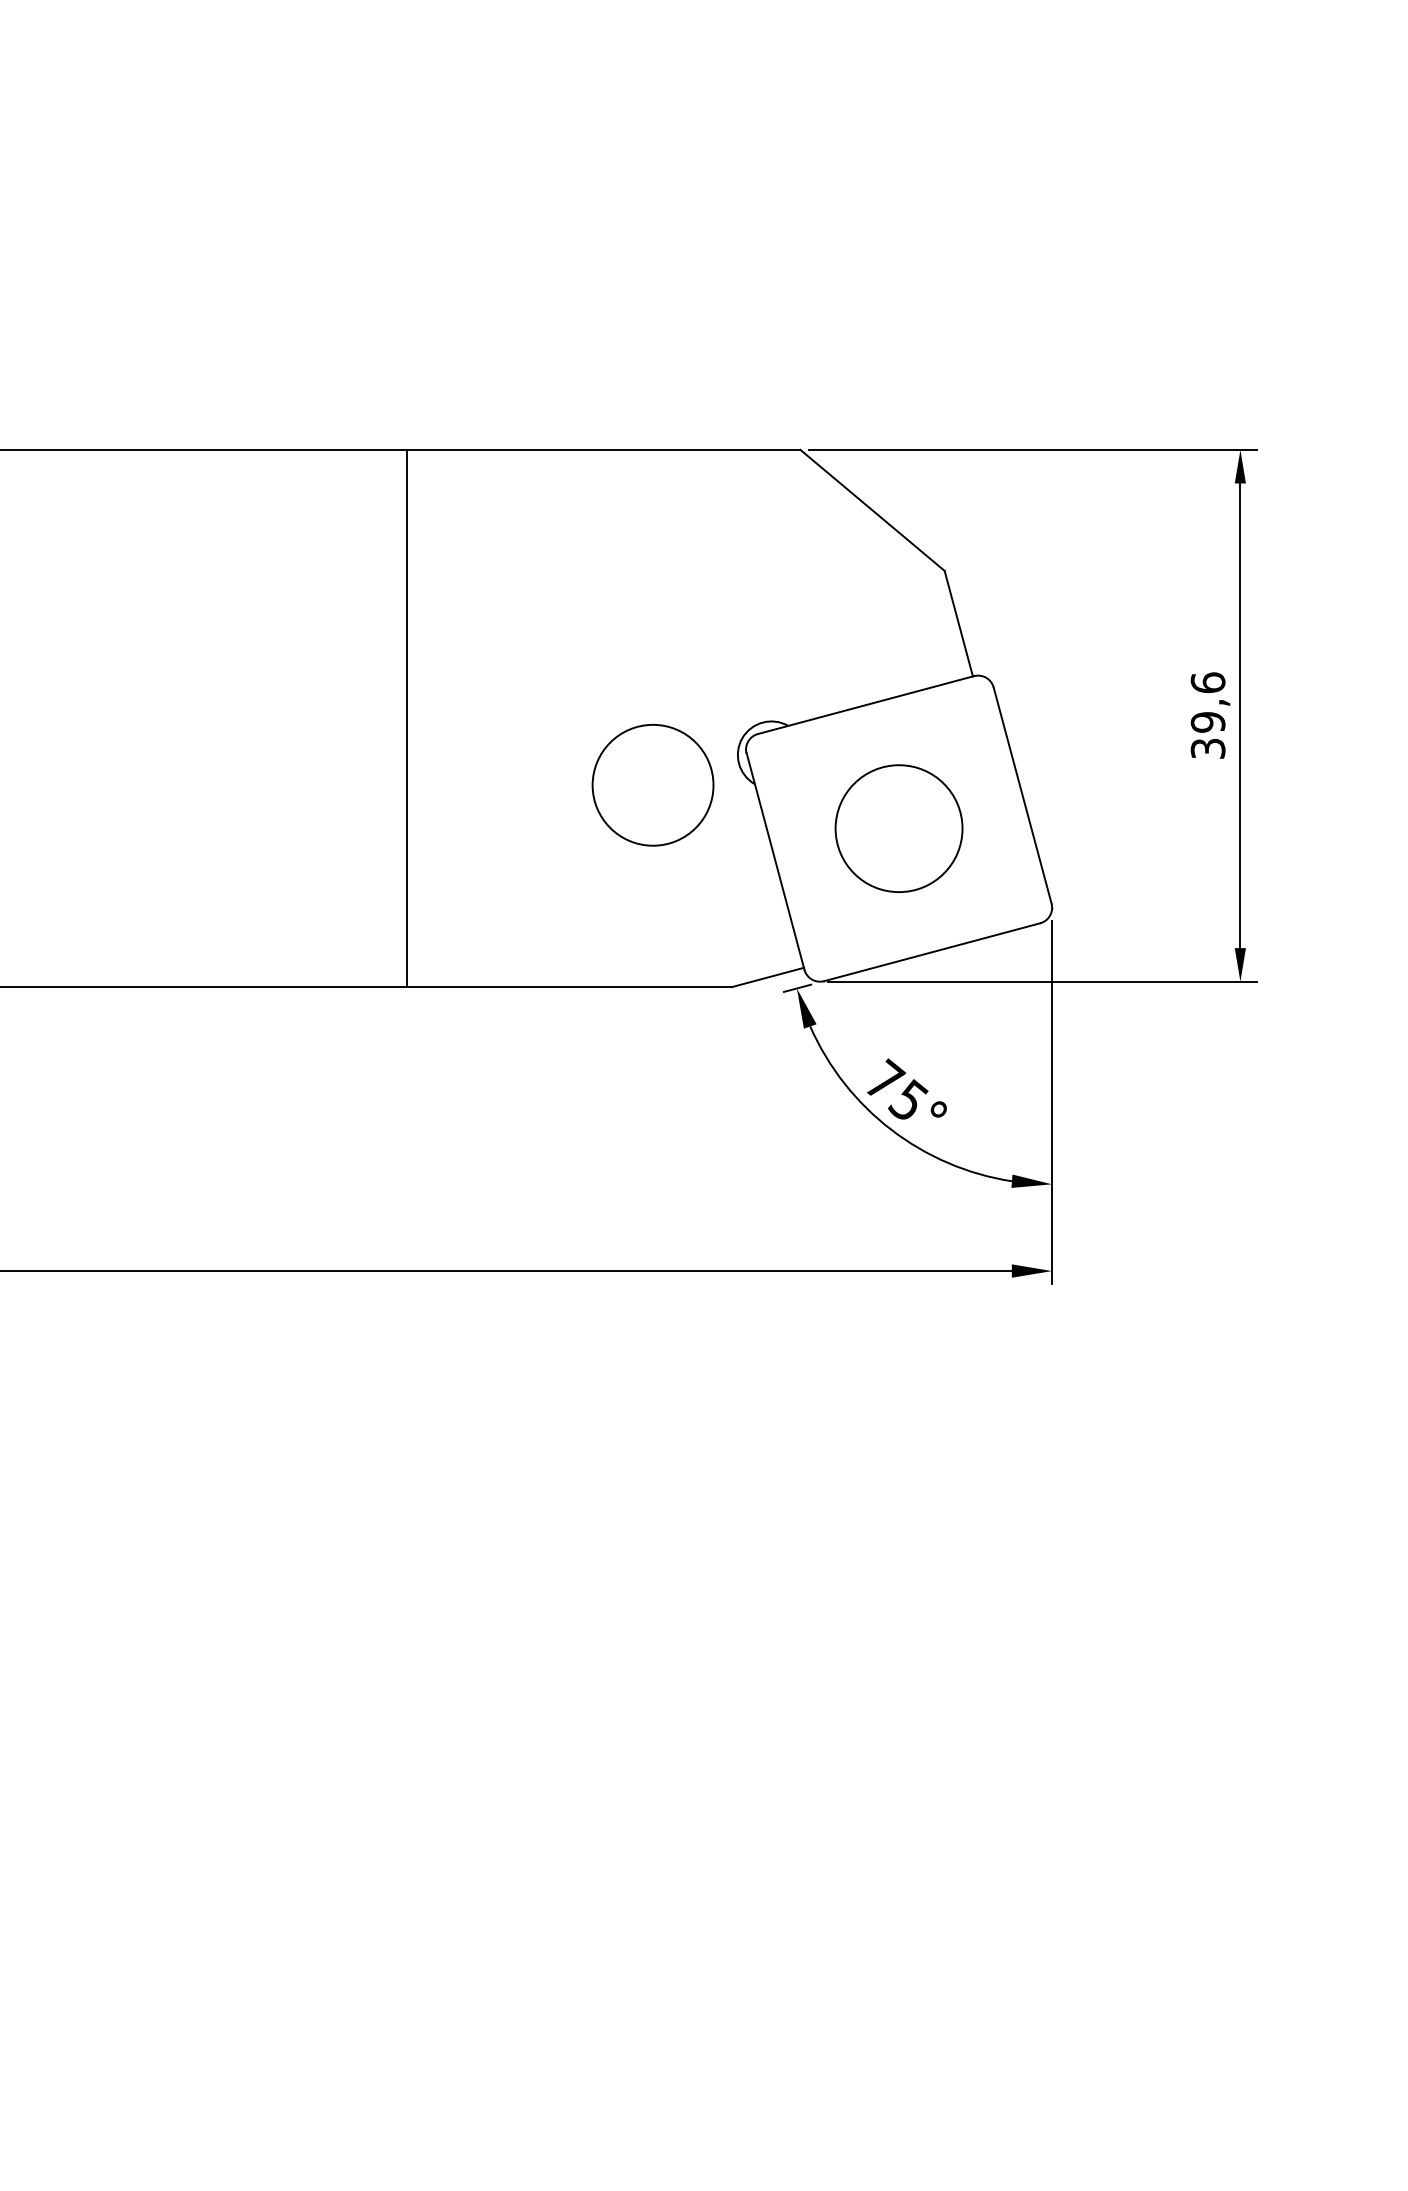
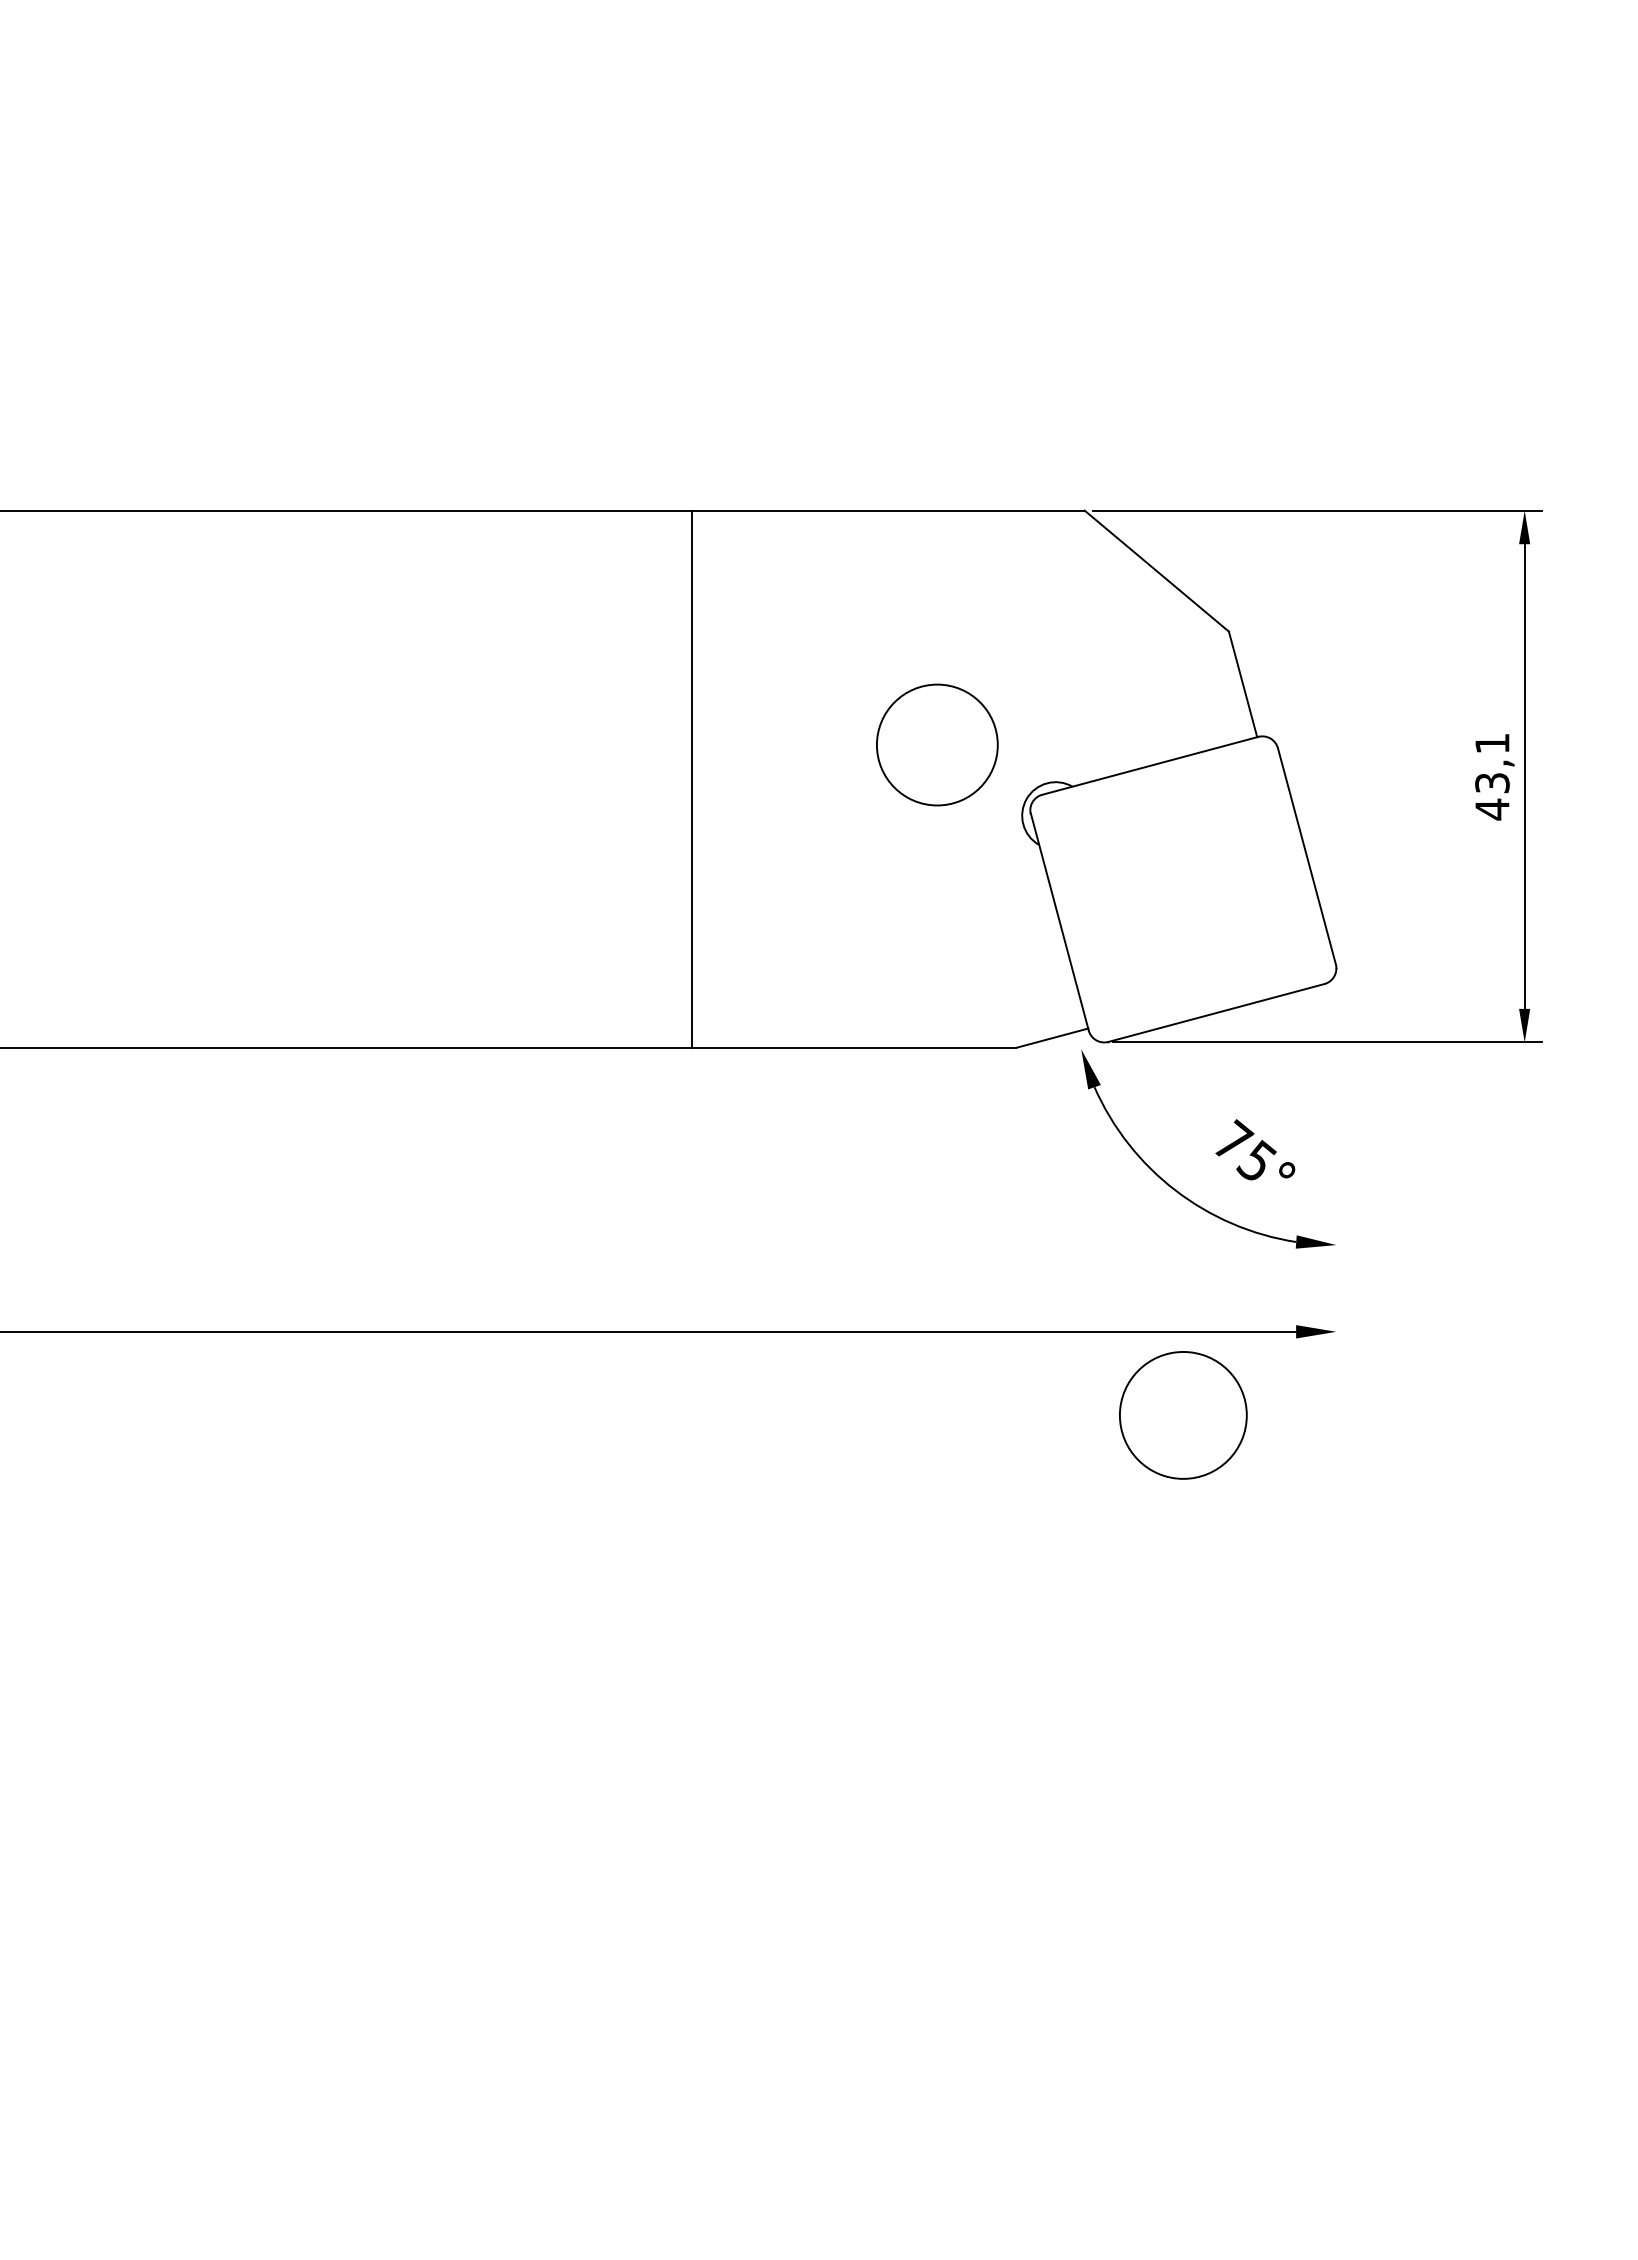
text: (1208, 715) -> (1492, 776), 39,6 -> 43,1
circle: (653, 784) -> (937, 744), moved
circle: (899, 828) -> (1183, 1415), moved
line: (797, 987) -> (1081, 1048), removed
text: (907, 1088) -> (1255, 1149), moved
line: (1052, 1102) -> (1336, 1163), removed

